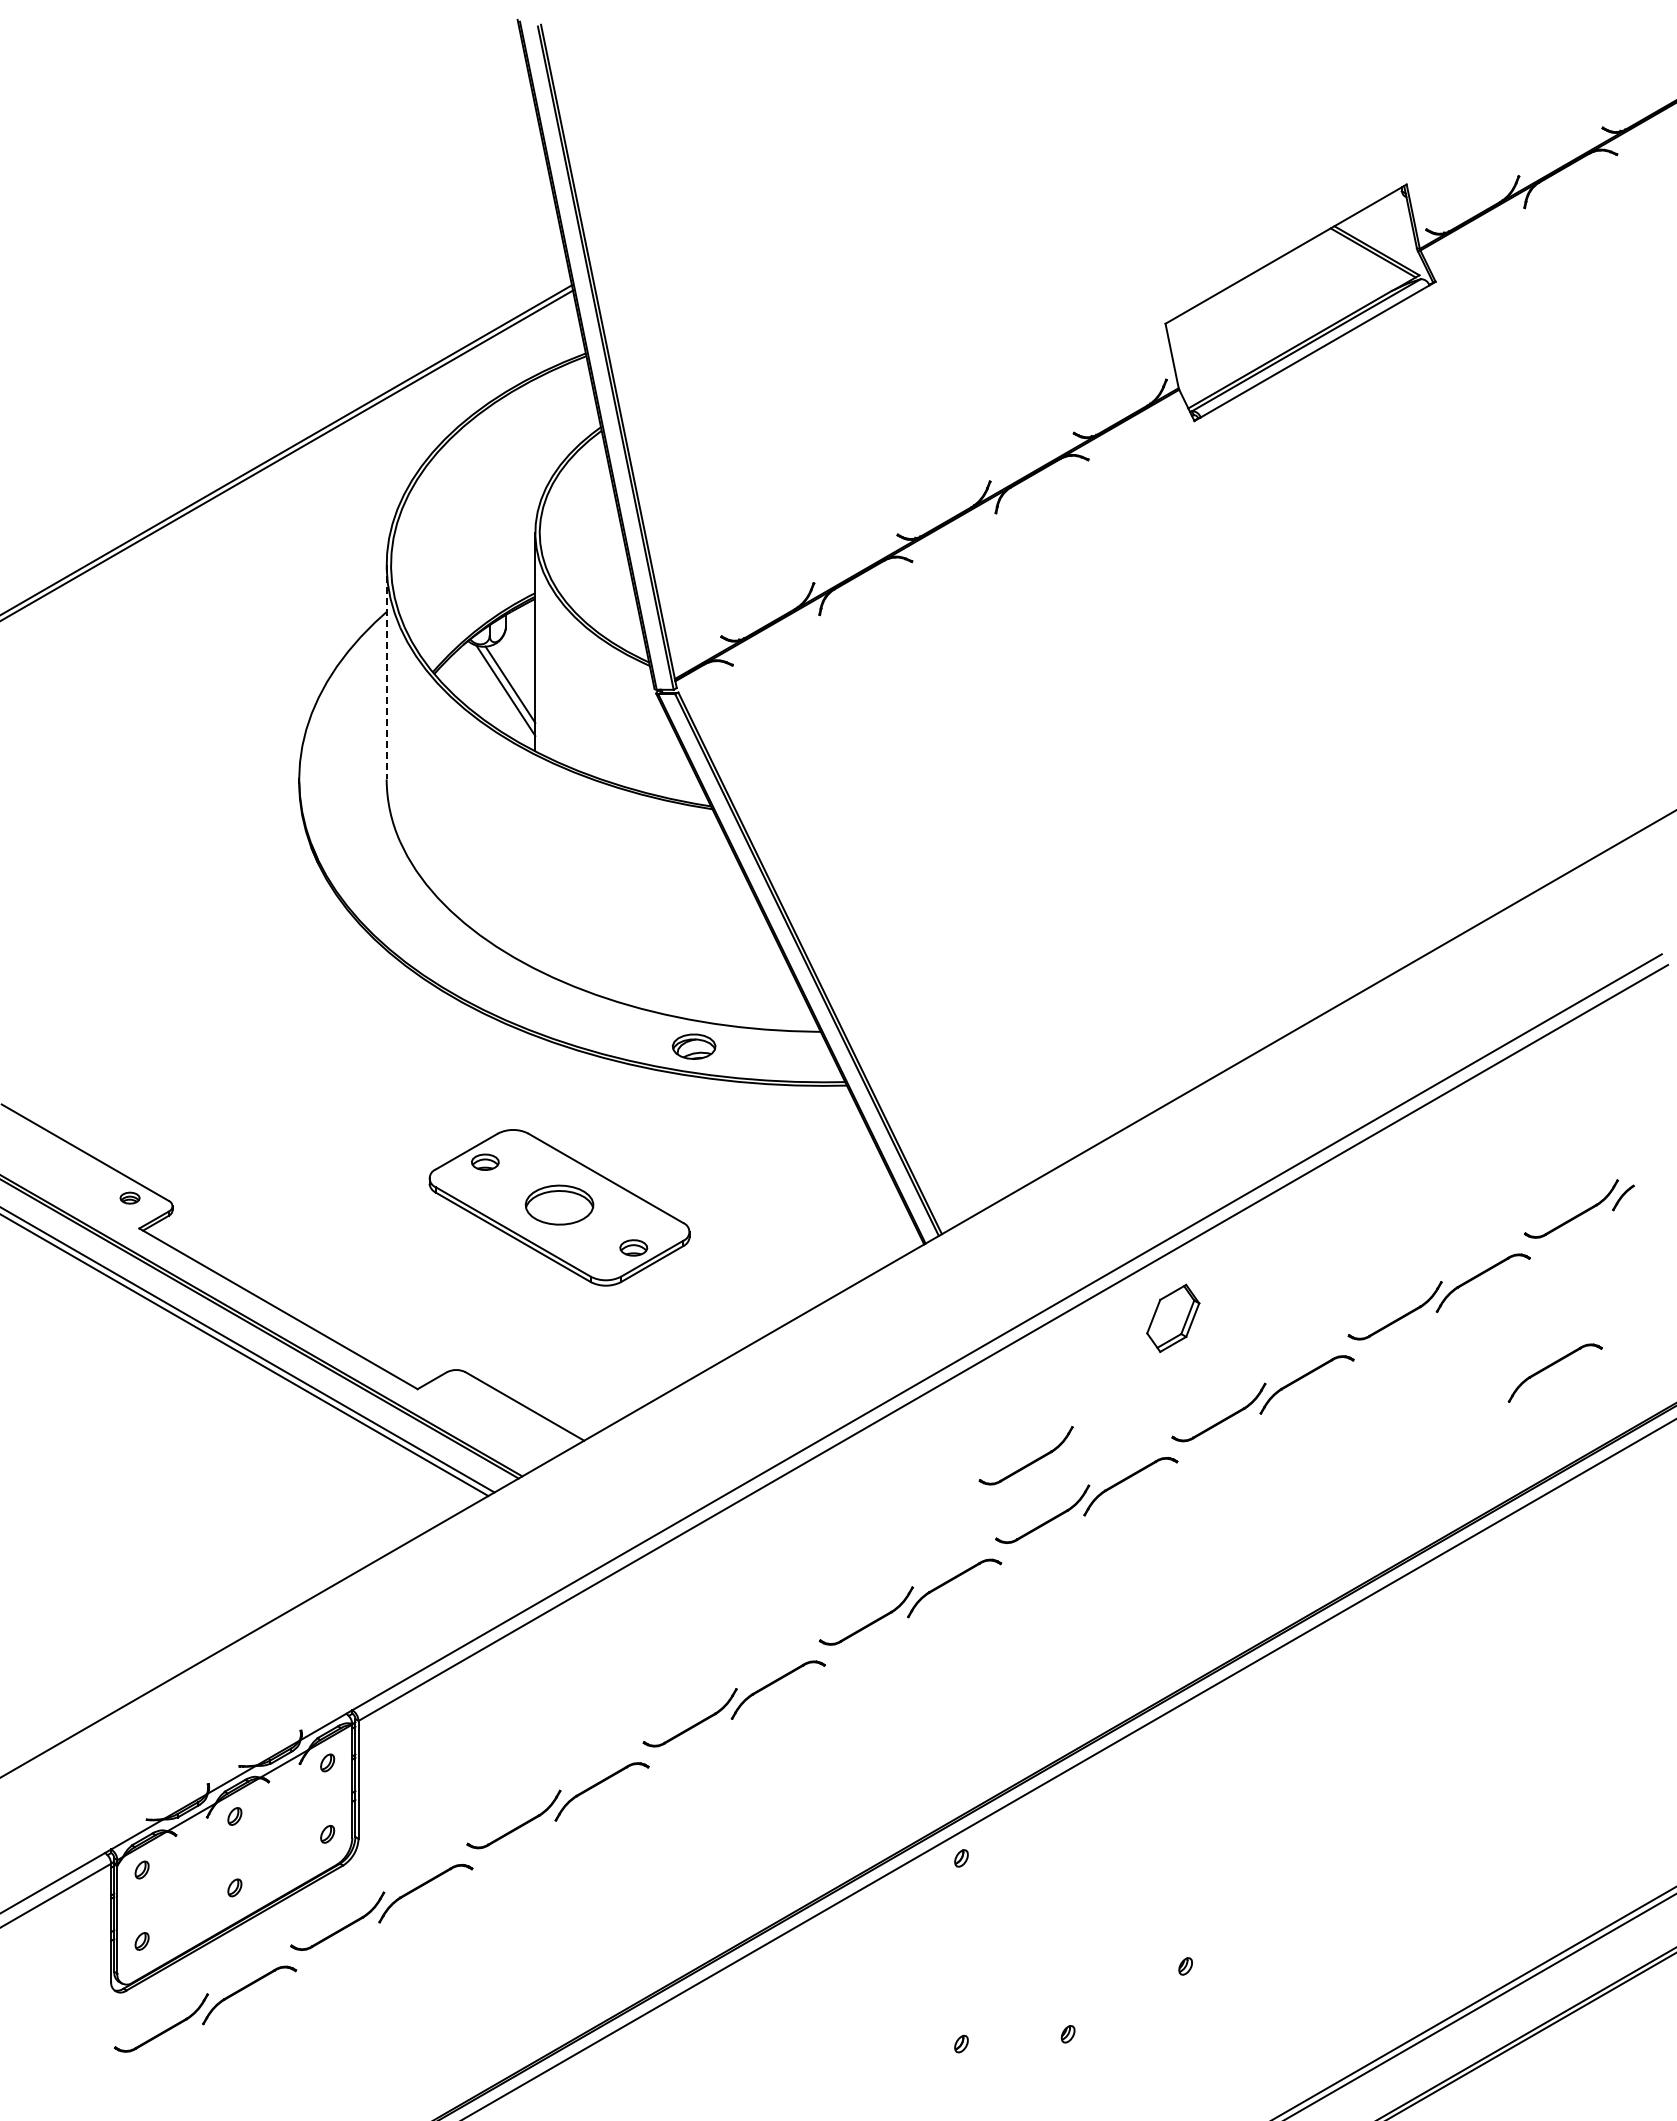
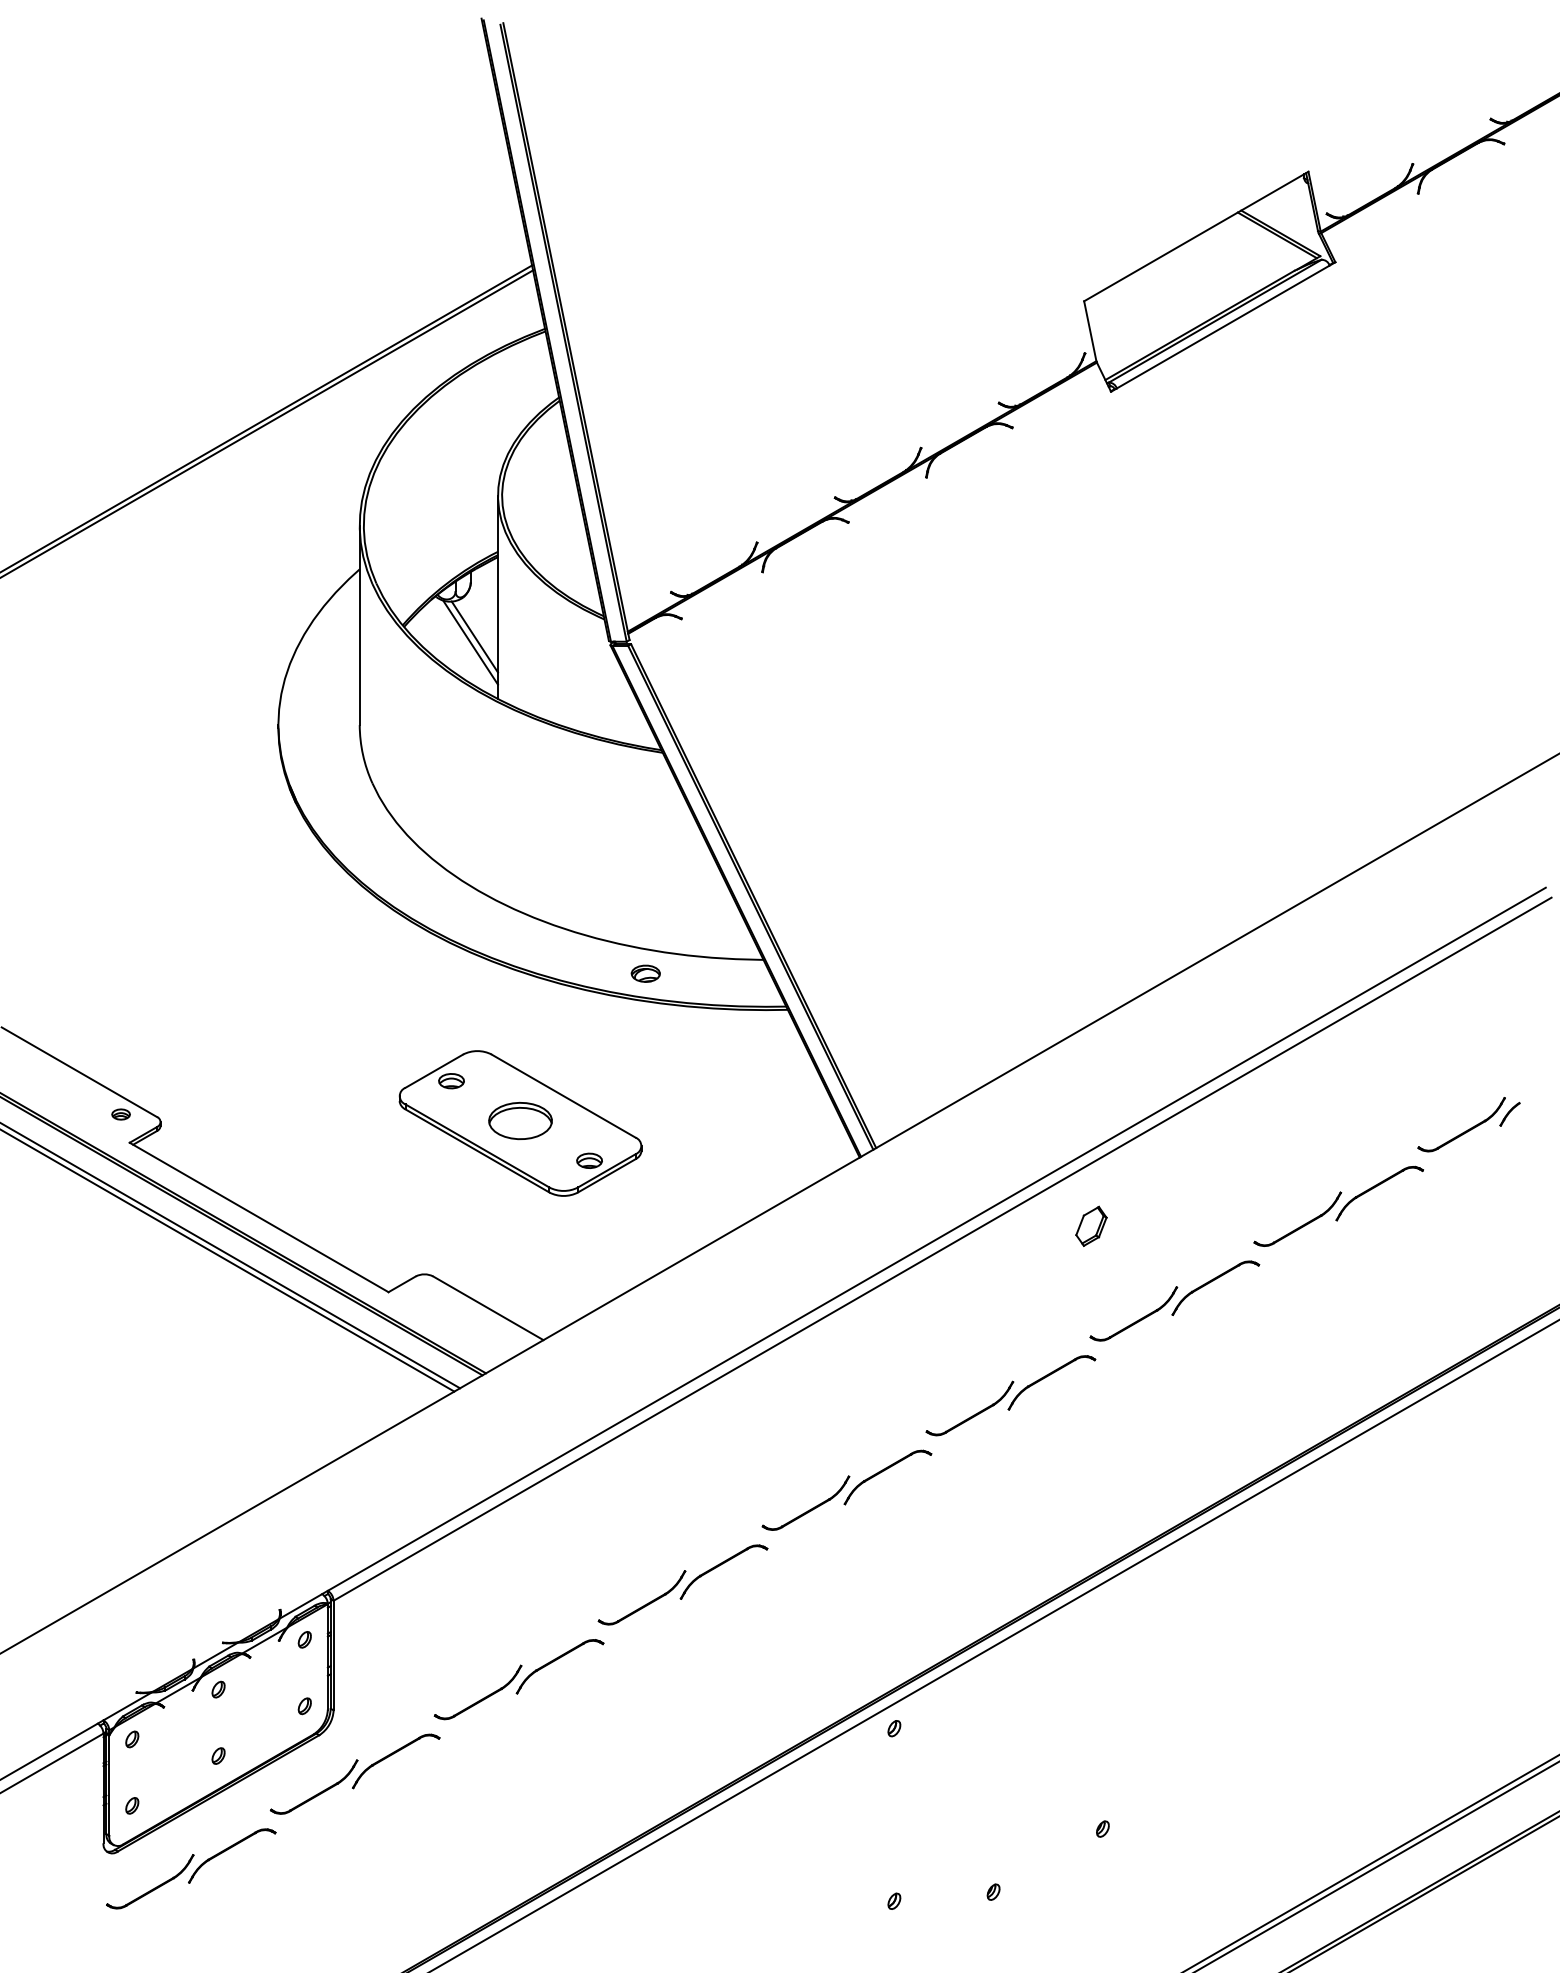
line: (386, 672) -> (359, 625), dashed -> solid
part: (694, 1046) -> (646, 973), size x0.71
part: (1173, 1318) -> (1091, 1226), size x0.62
part: (1551, 1366) -> (1443, 1271), removed
part: (1031, 1461) -> (959, 1359), removed

